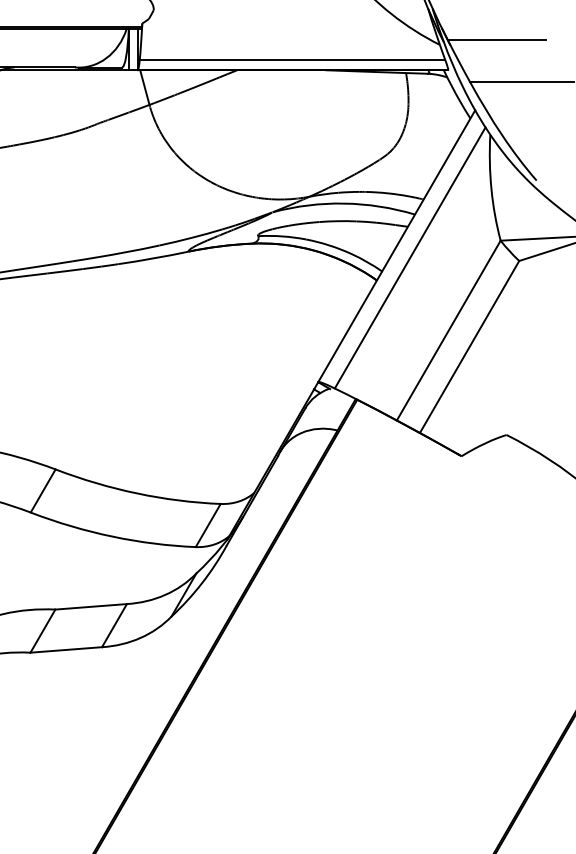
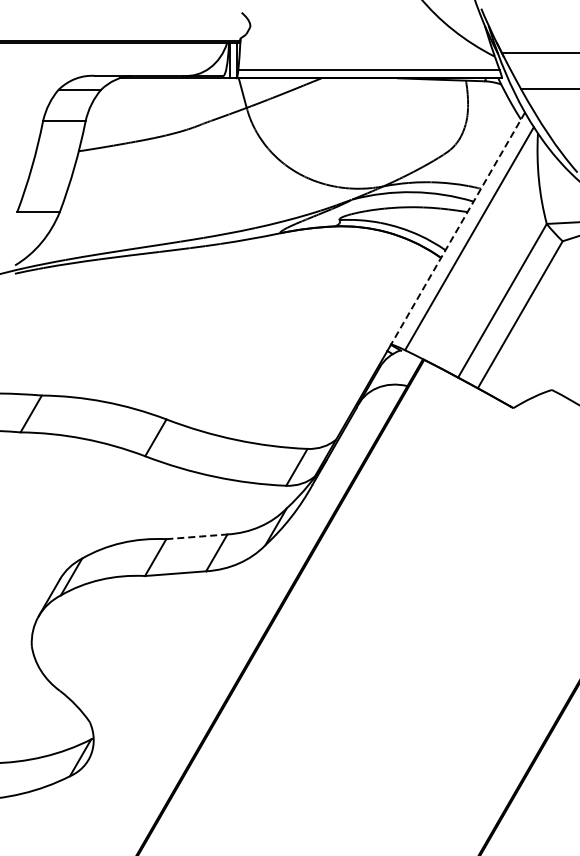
line: (396, 247) -> (457, 229), solid -> dashed
line: (90, 606) -> (196, 536), solid -> dashed

